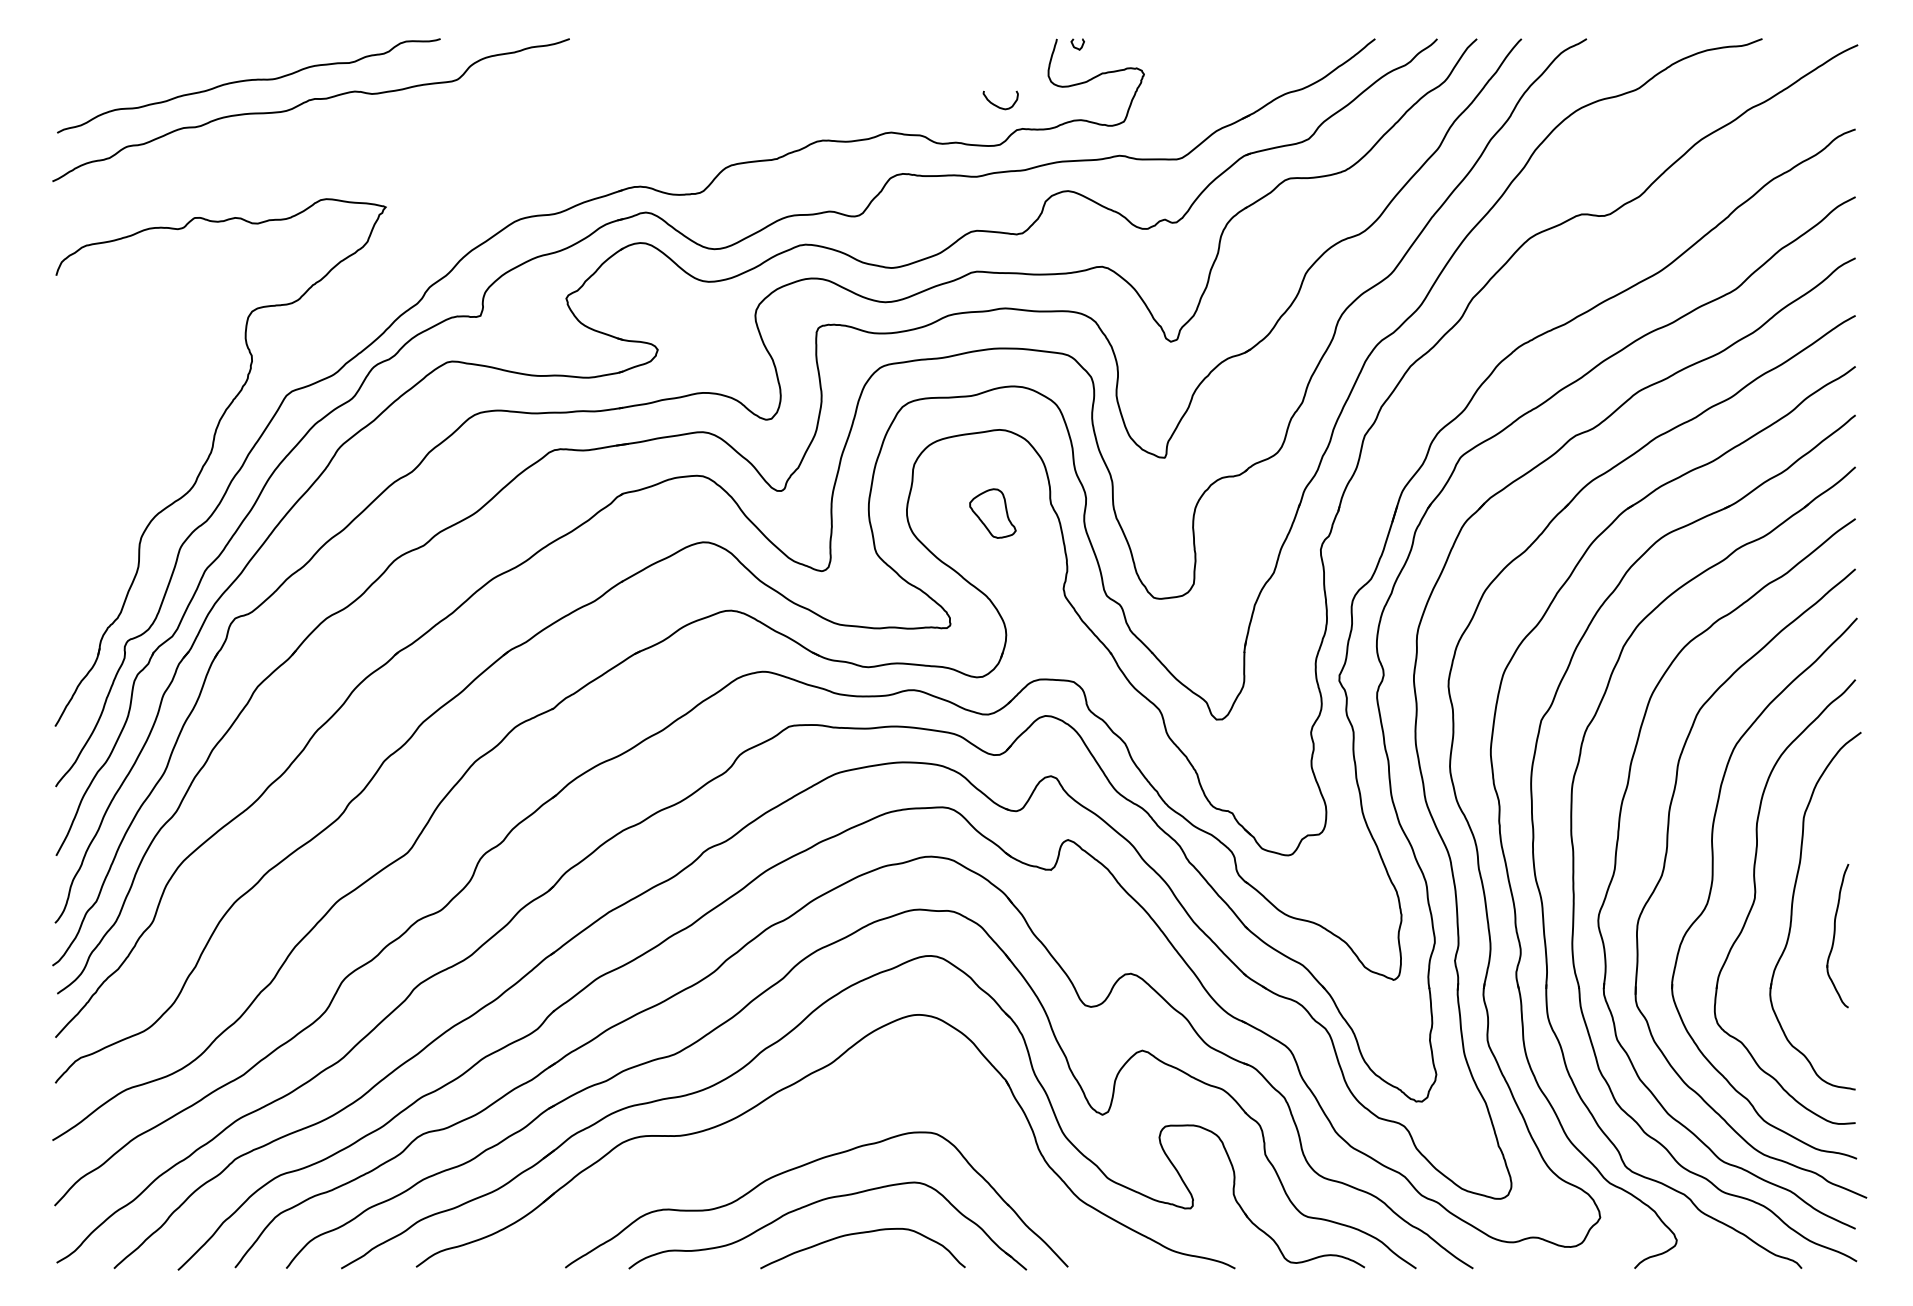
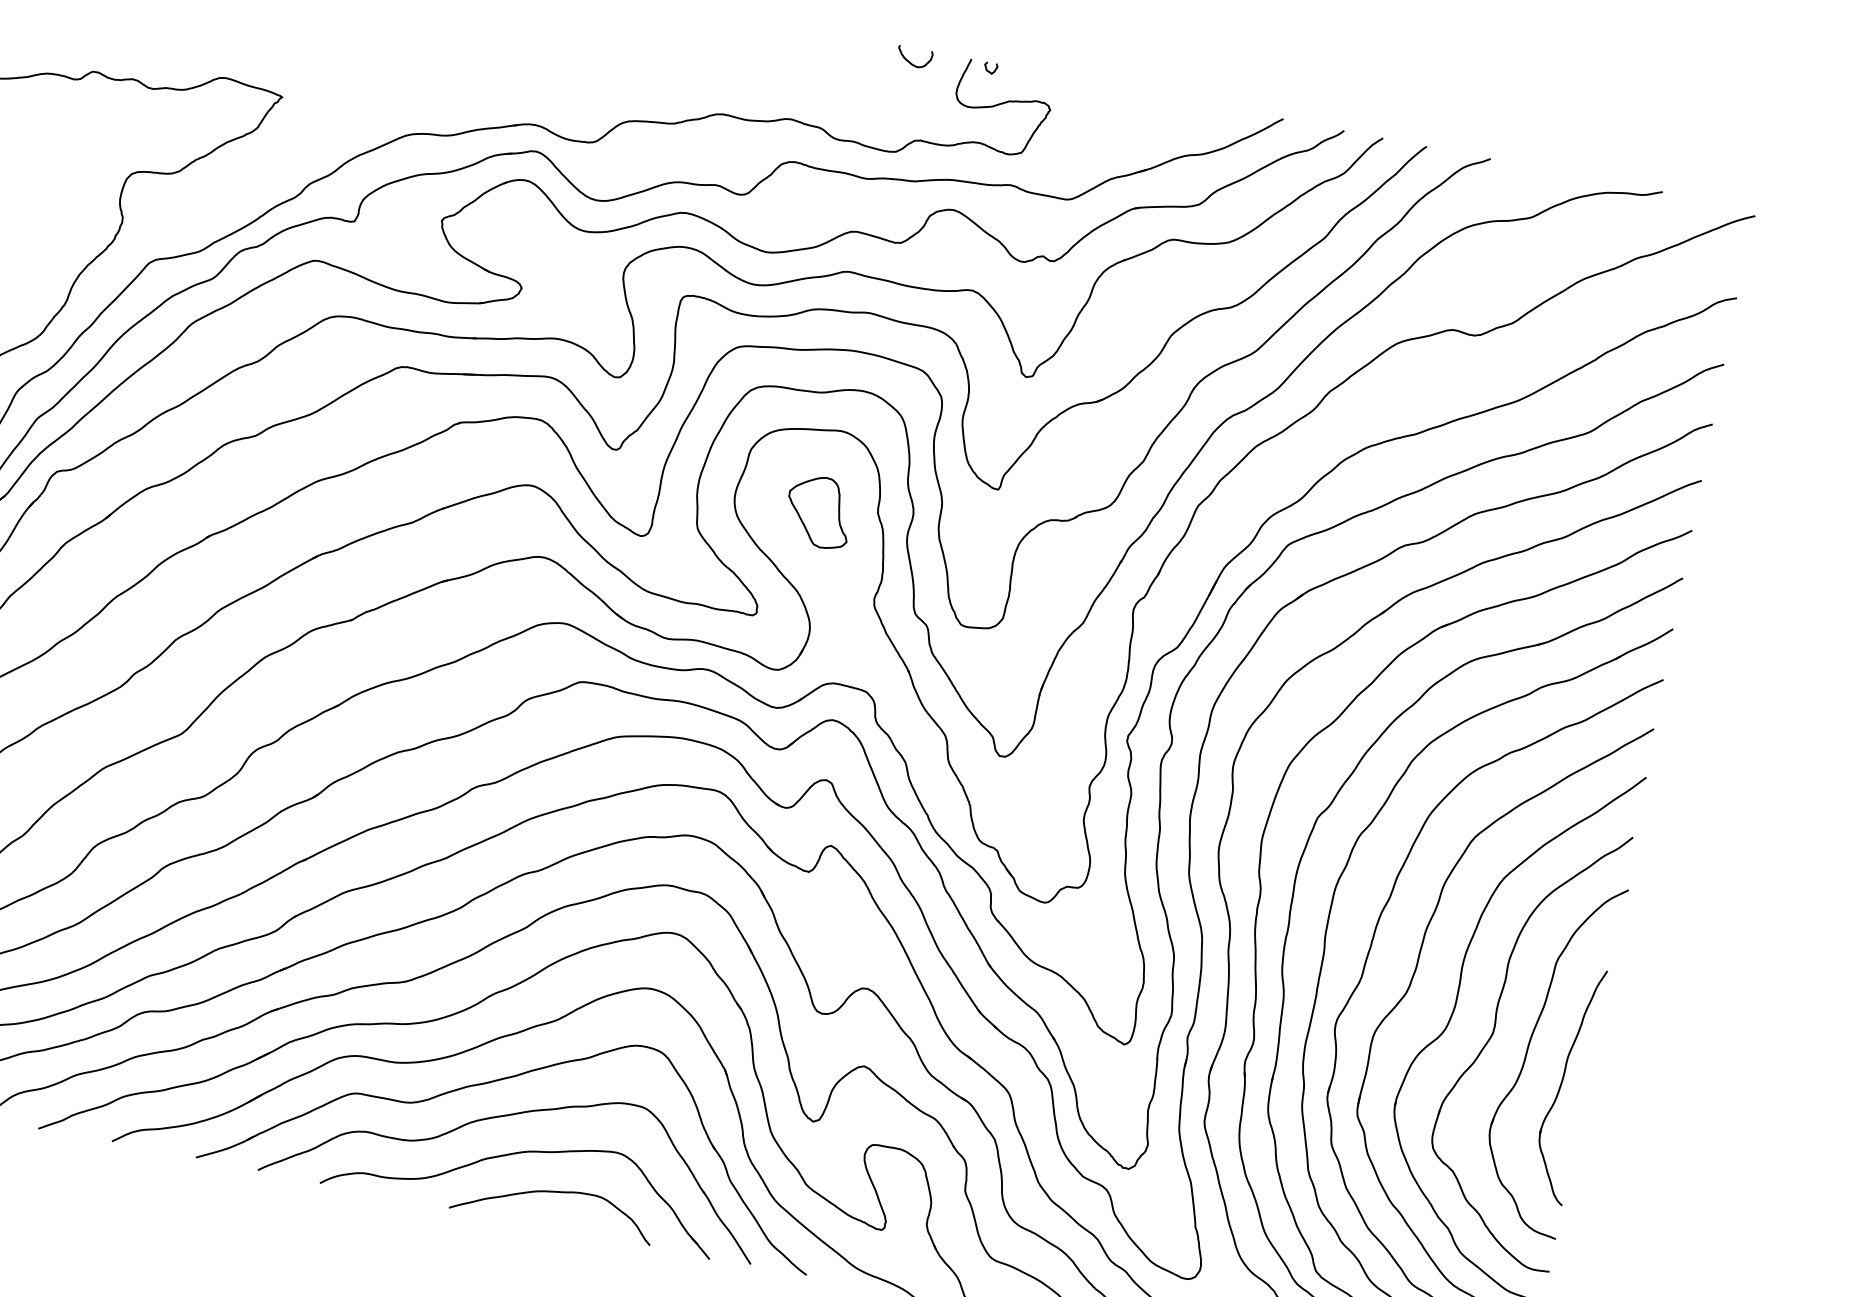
curve: (997, 105) -> (910, 61), moved
part: (992, 513) -> (818, 511), size x1.43
part: (1837, 935) -> (1567, 1084), size x1.67
part: (794, 1130) -> (508, 1078), added

